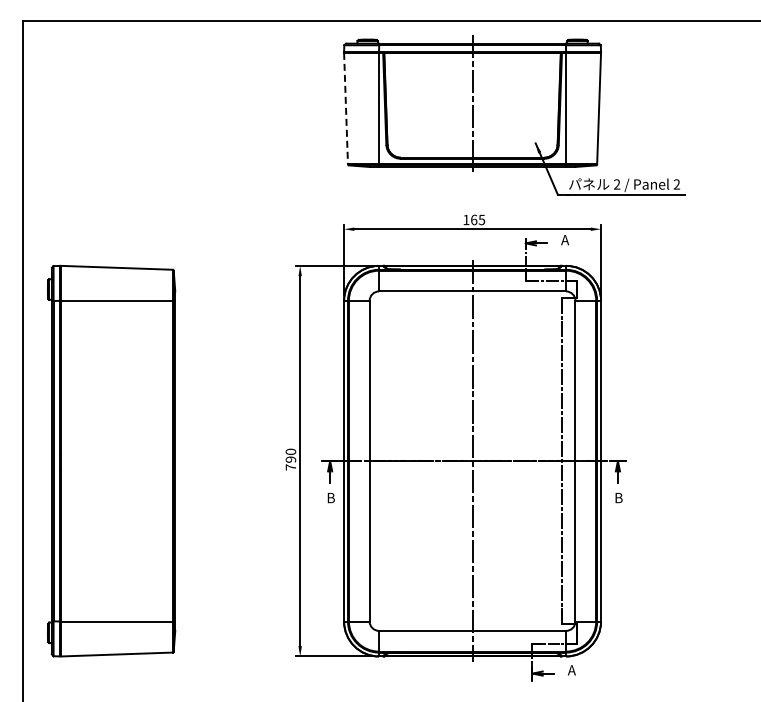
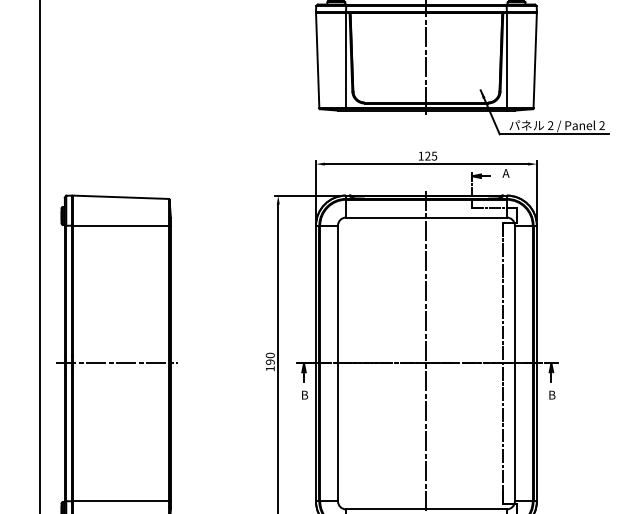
line: (346, 108) -> (318, 60), dashed -> solid
text: (474, 219) -> (428, 155), 165 -> 125
line: (111, 461) -> (116, 363), added
text: (290, 467) -> (269, 368), 790 -> 190

